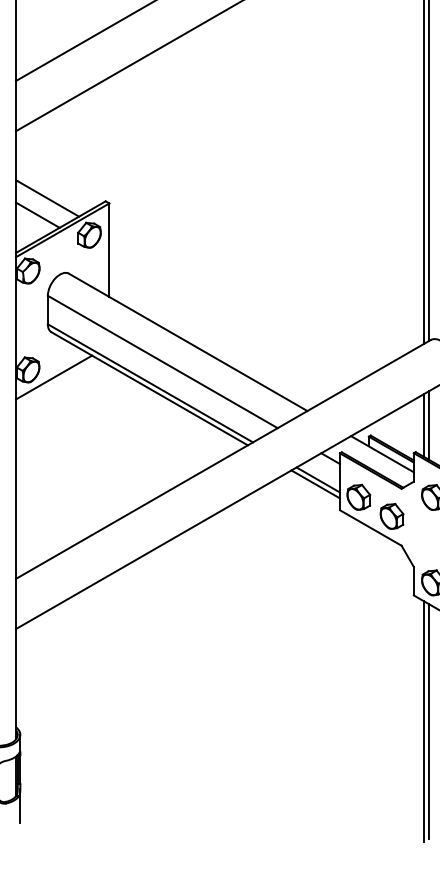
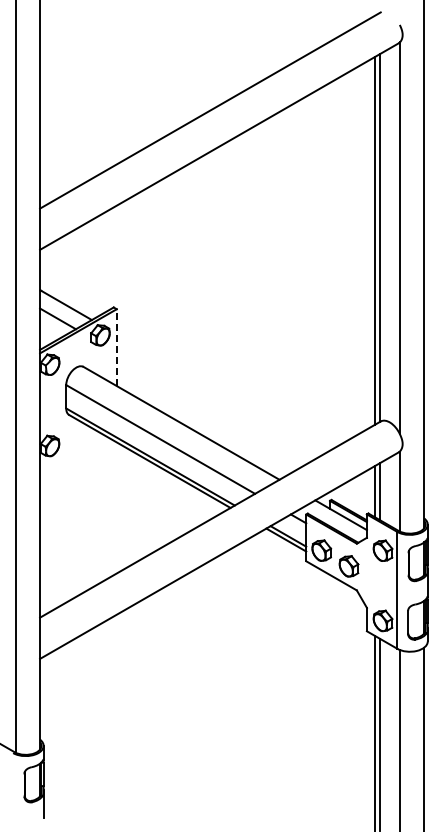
line: (109, 250) -> (116, 347), solid -> dashed
line: (54, 377) -> (71, 452), removed

